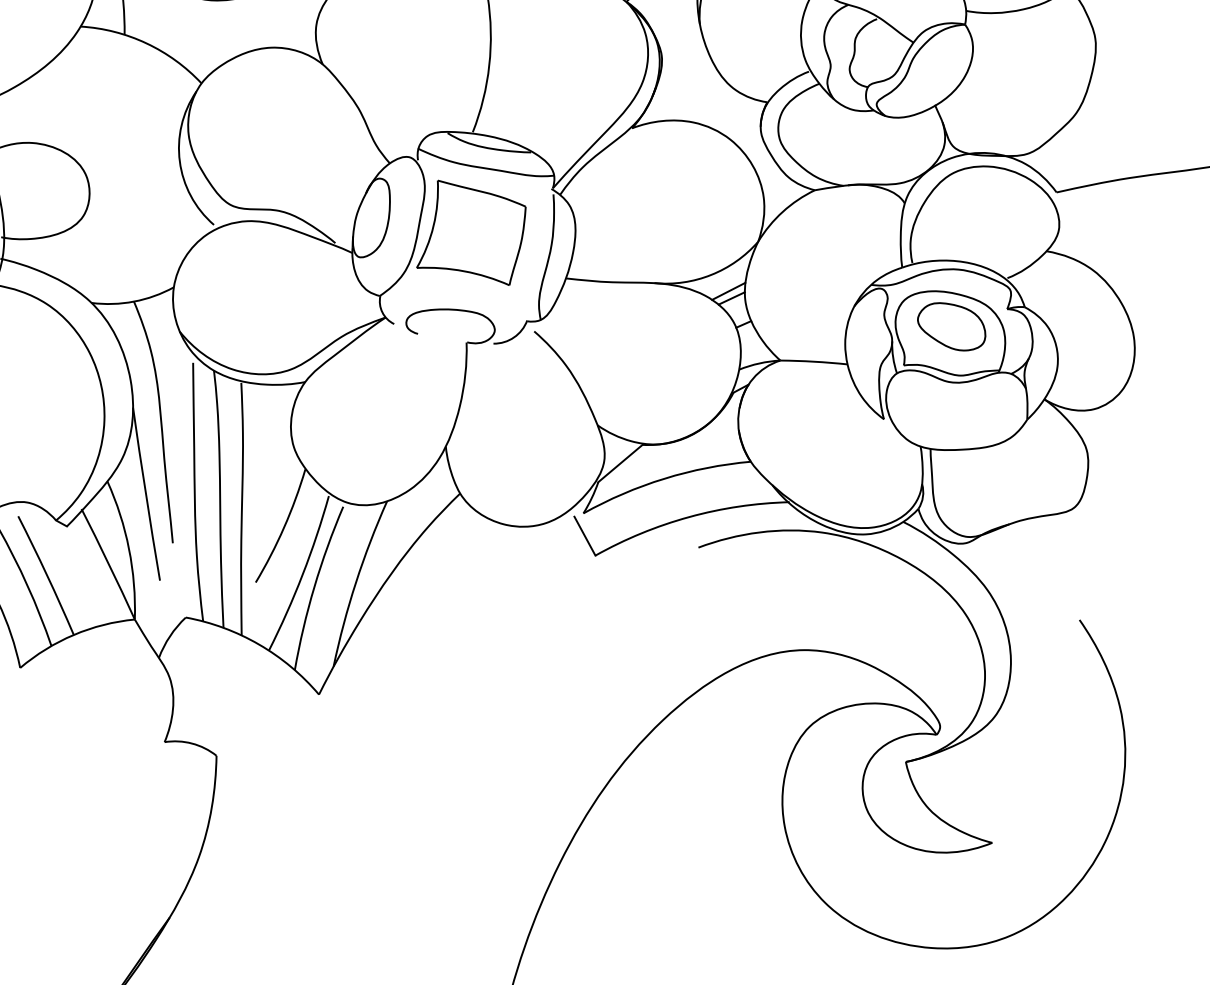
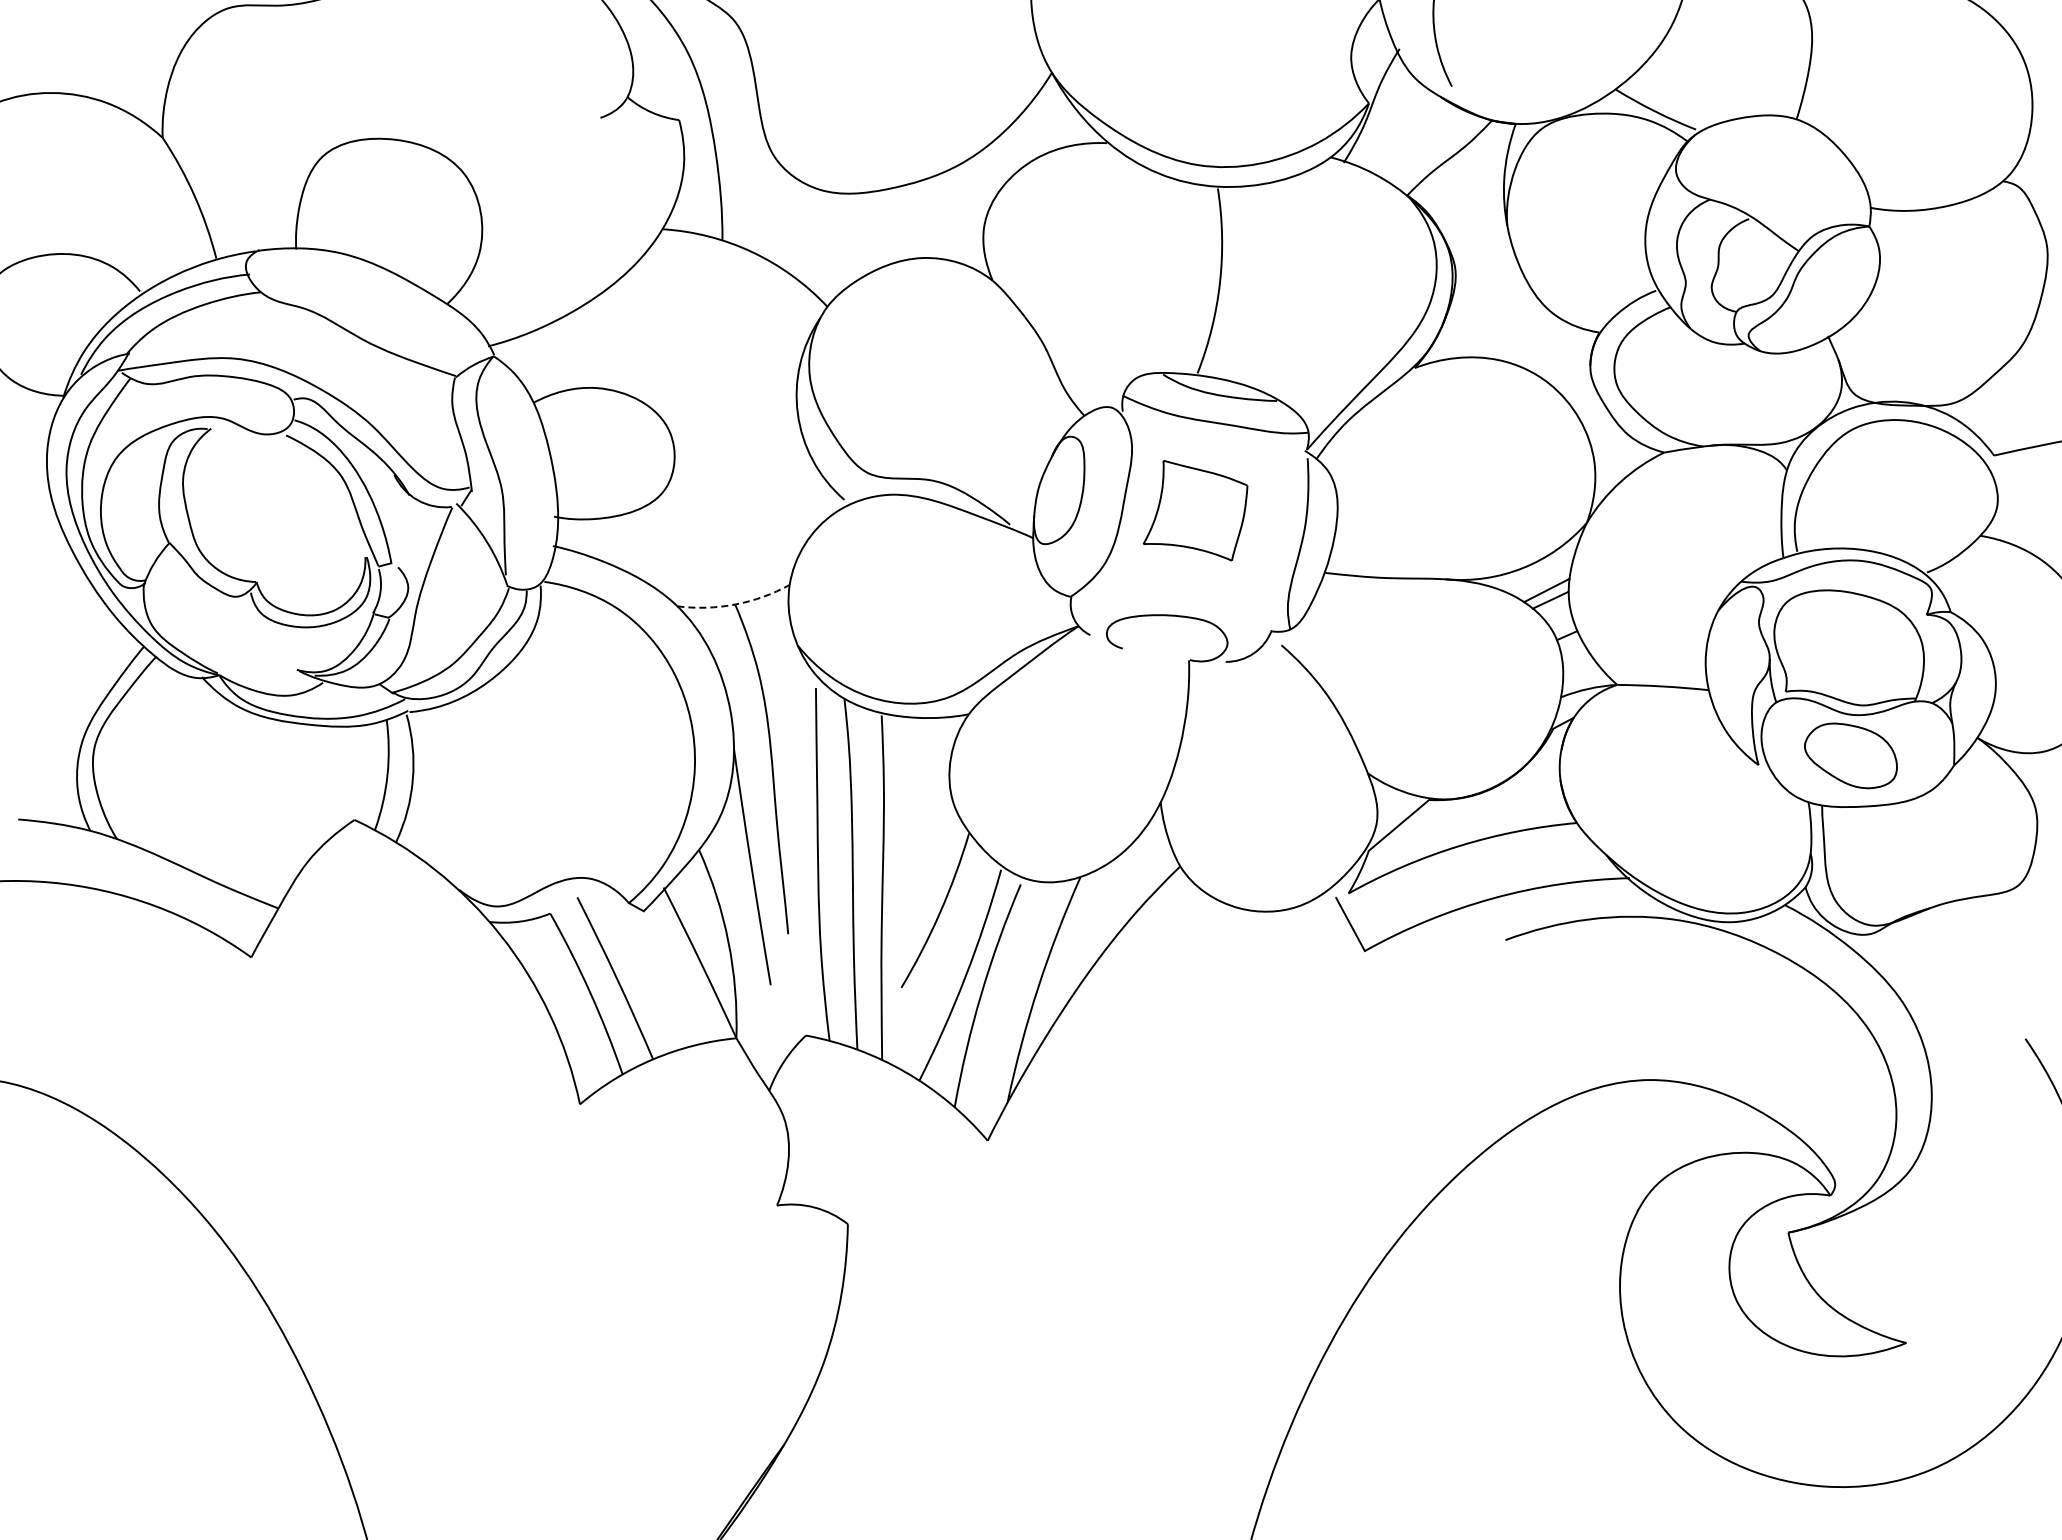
part: (471, 232) -> (1195, 510), size x0.7
arc: (134, 301) -> (735, 604), solid -> dashed
part: (951, 326) -> (1850, 755), moved

